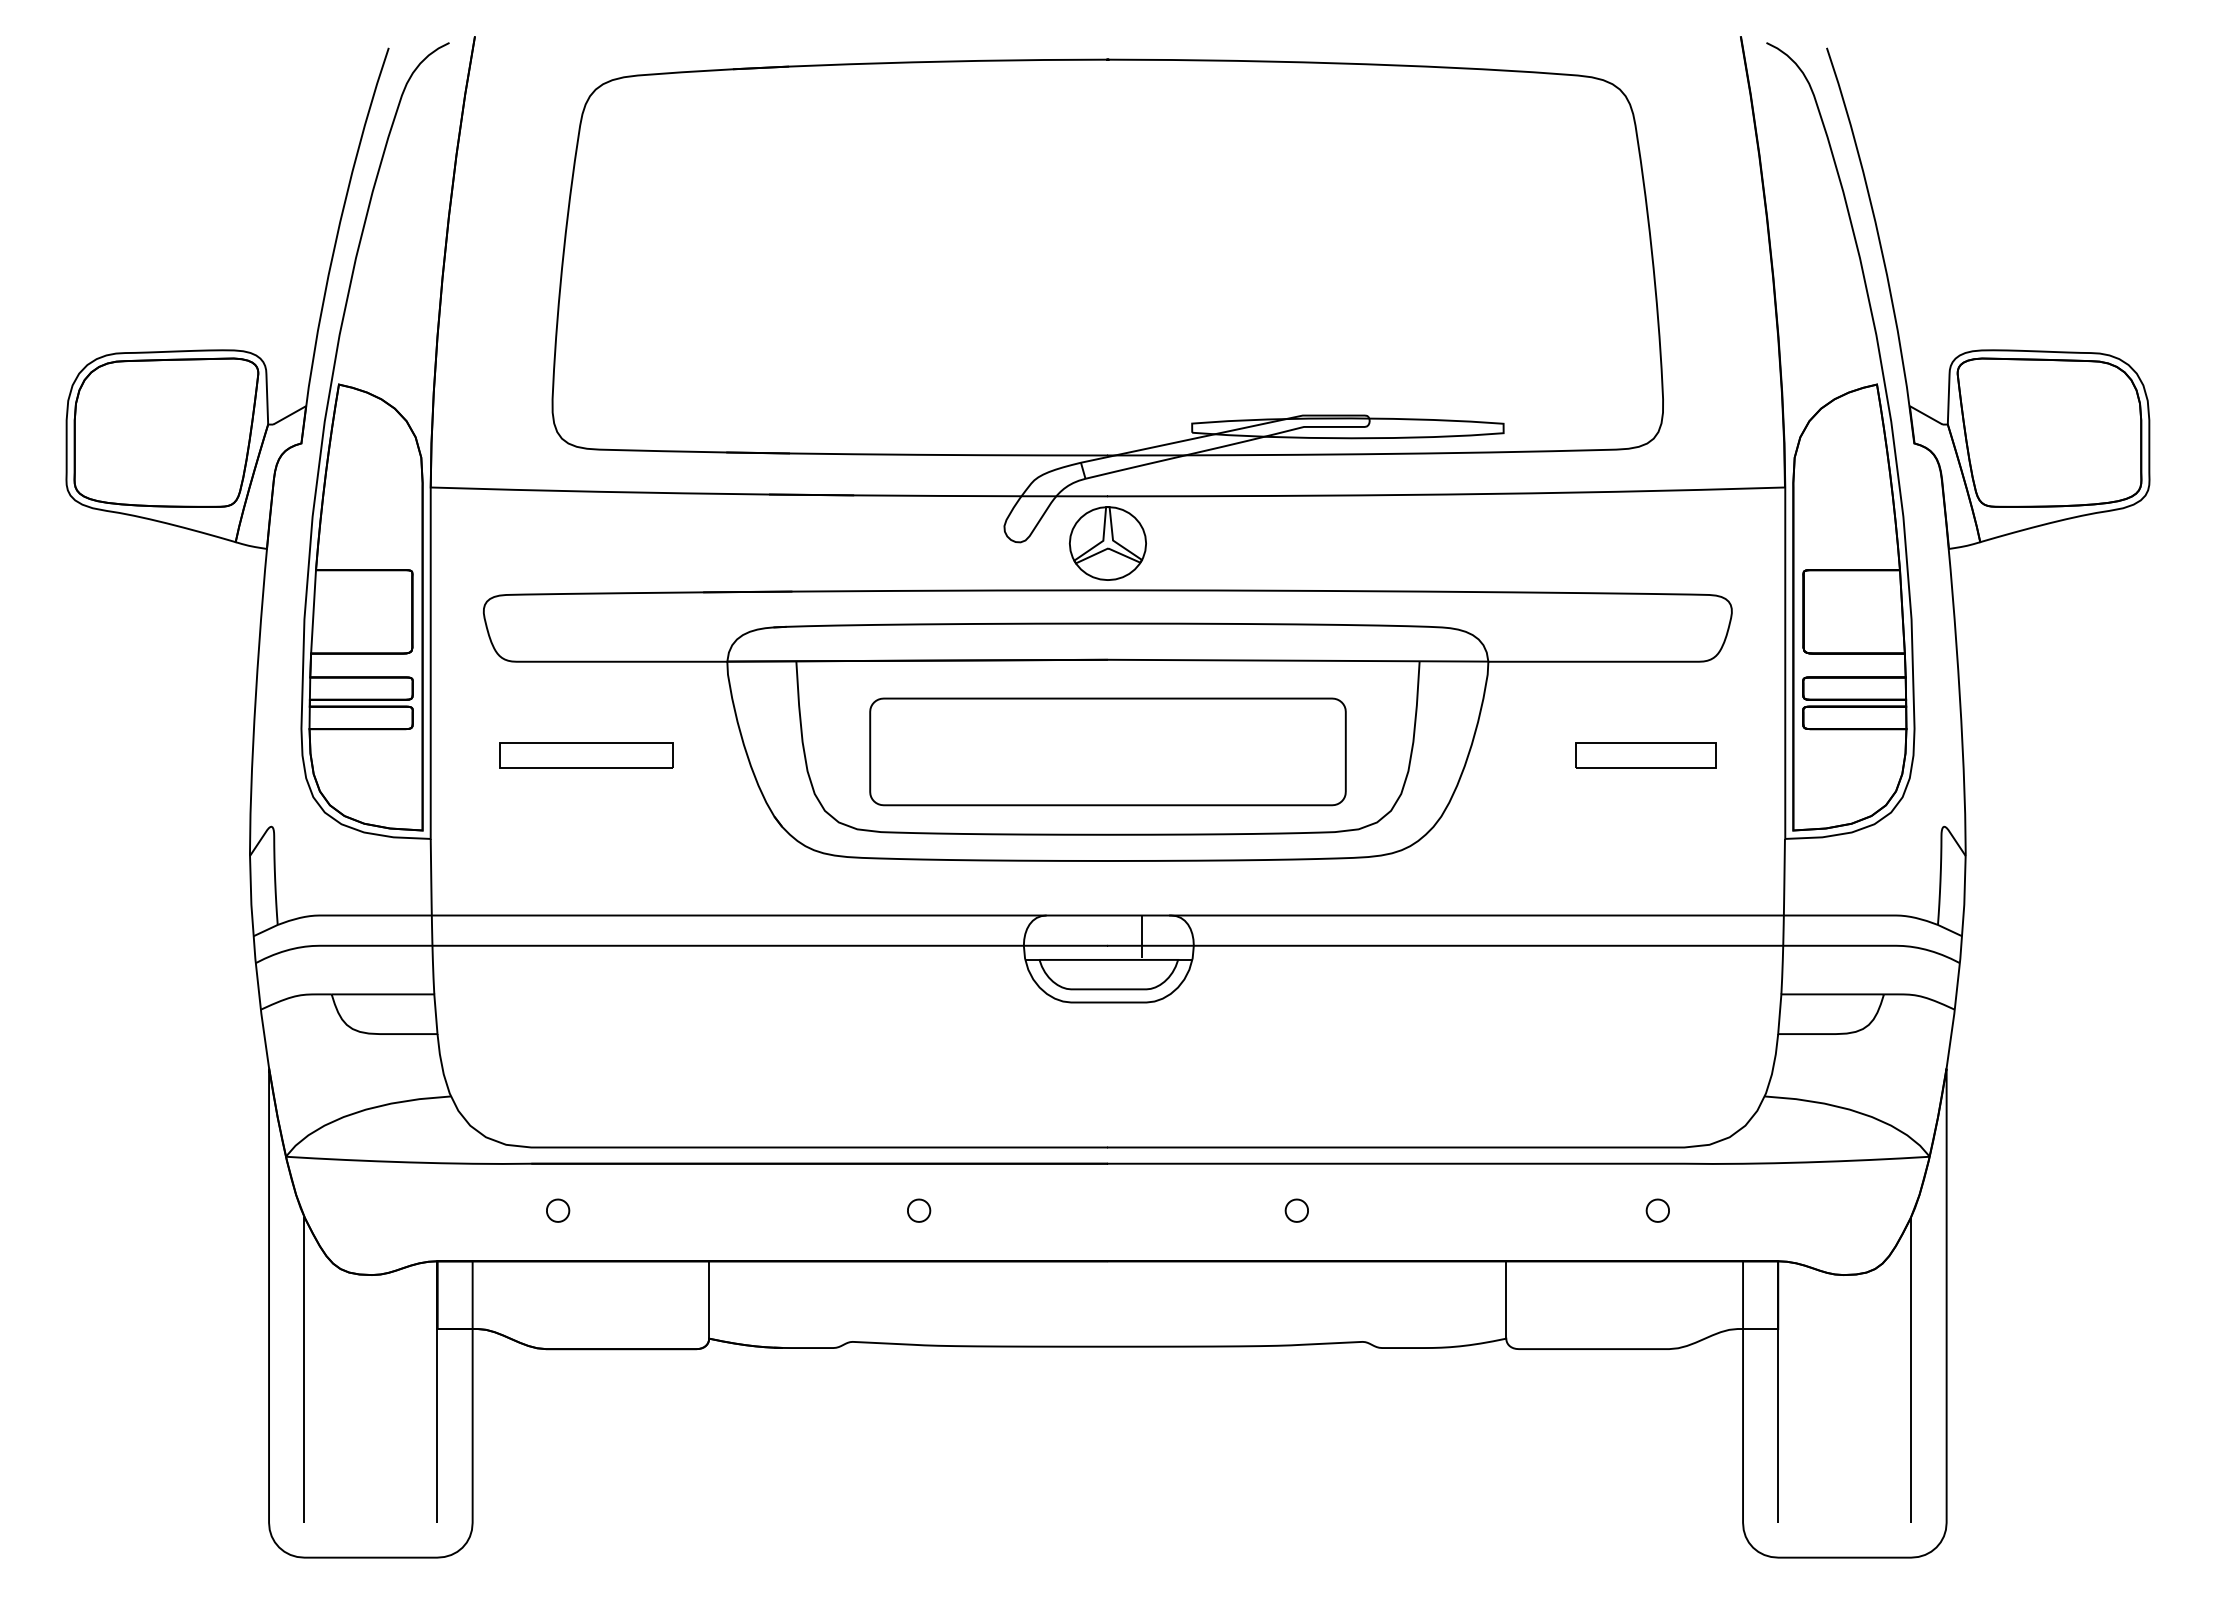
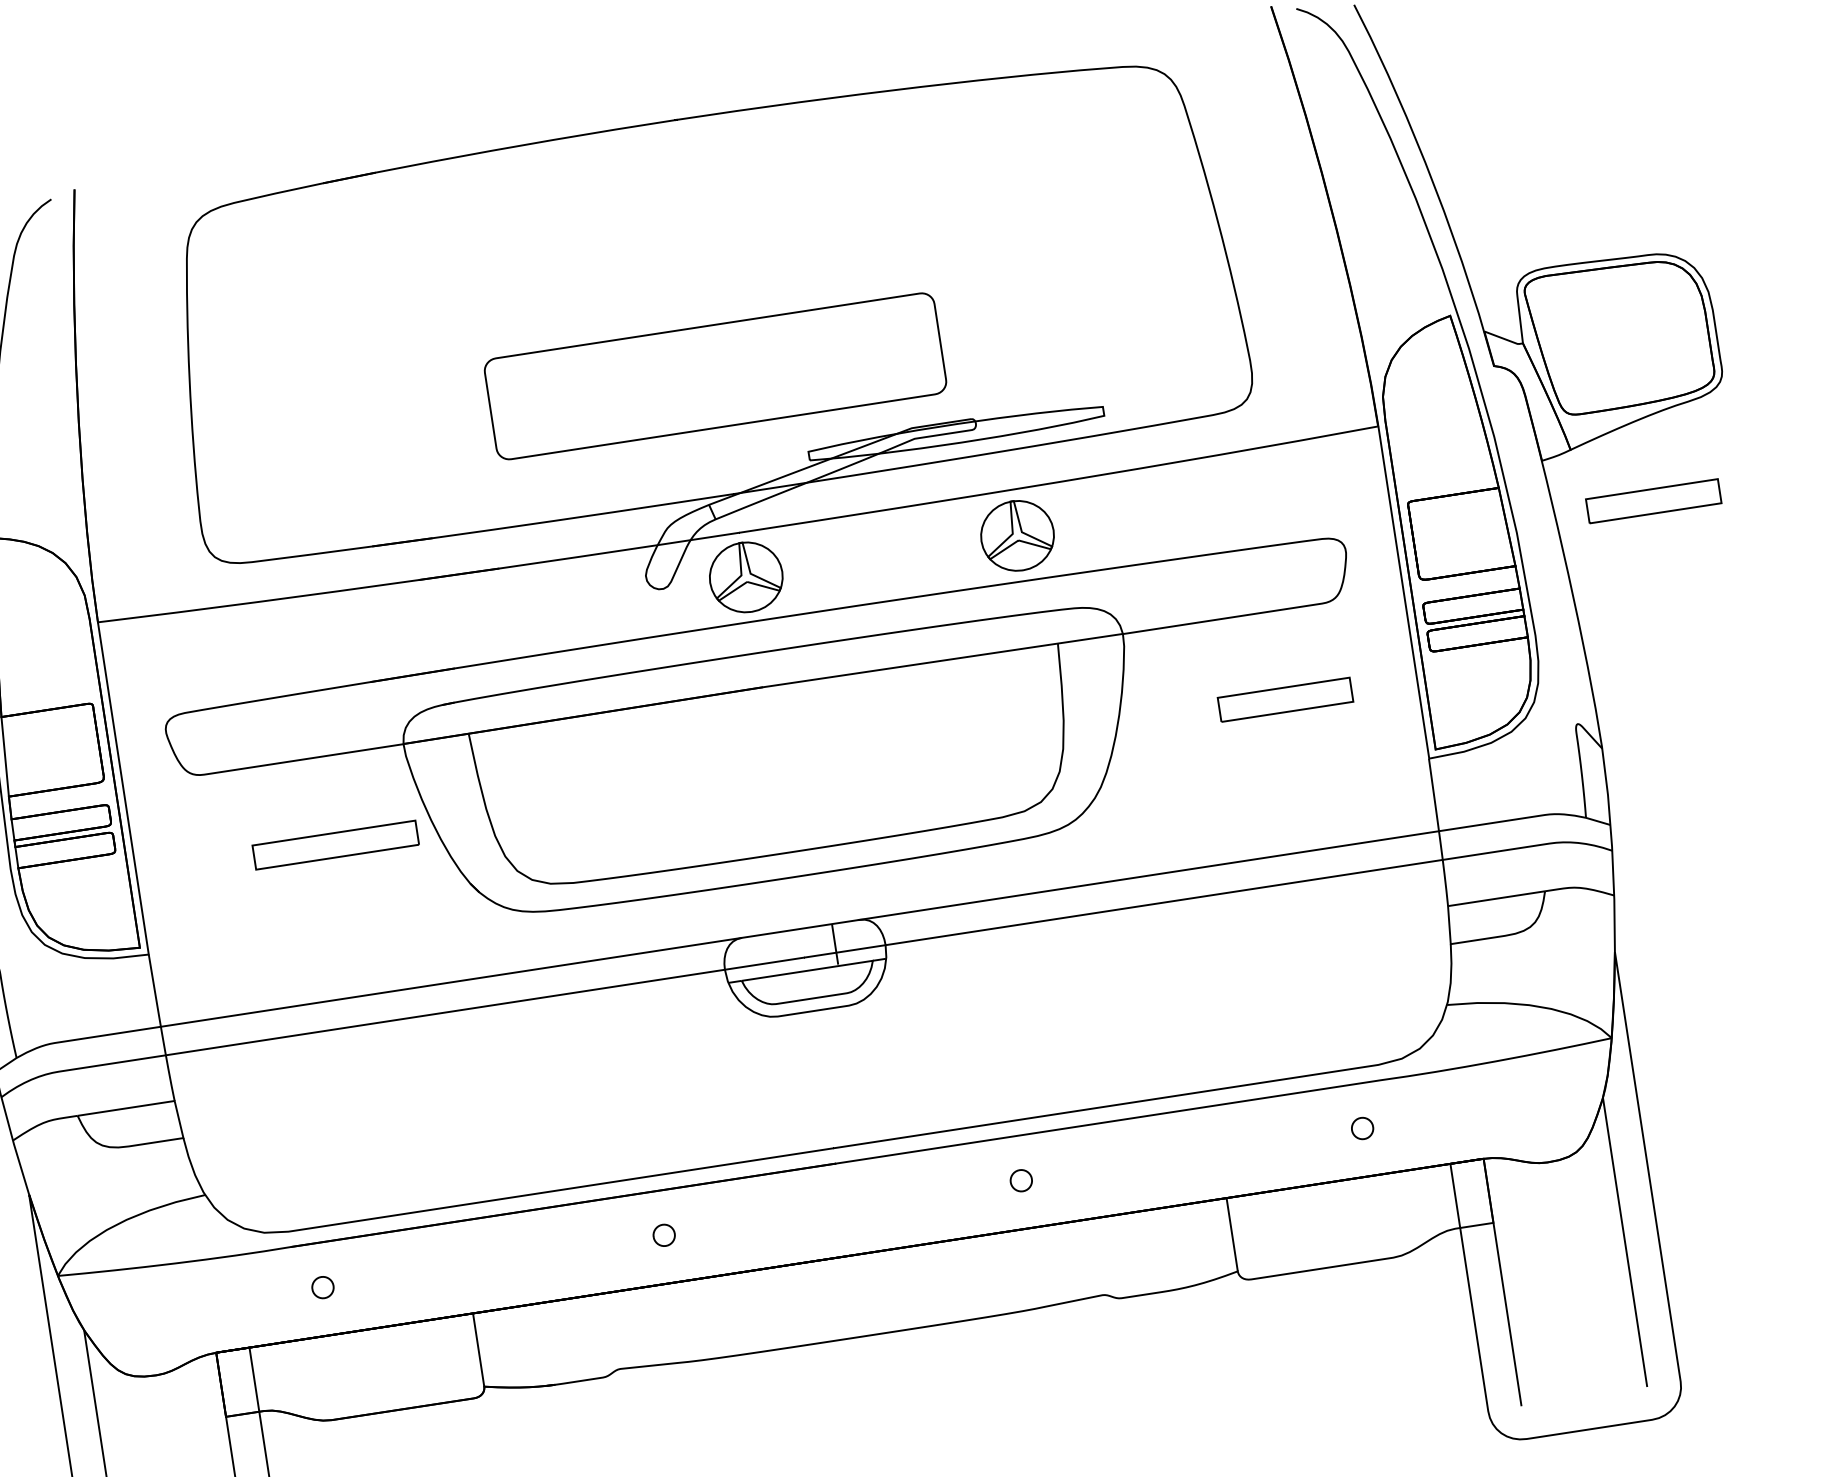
part: (1394, 543) -> (1017, 535), added
part: (2057, 608) -> (1653, 501), added
part: (1107, 751) -> (714, 376), moved
part: (586, 755) -> (335, 845), moved

